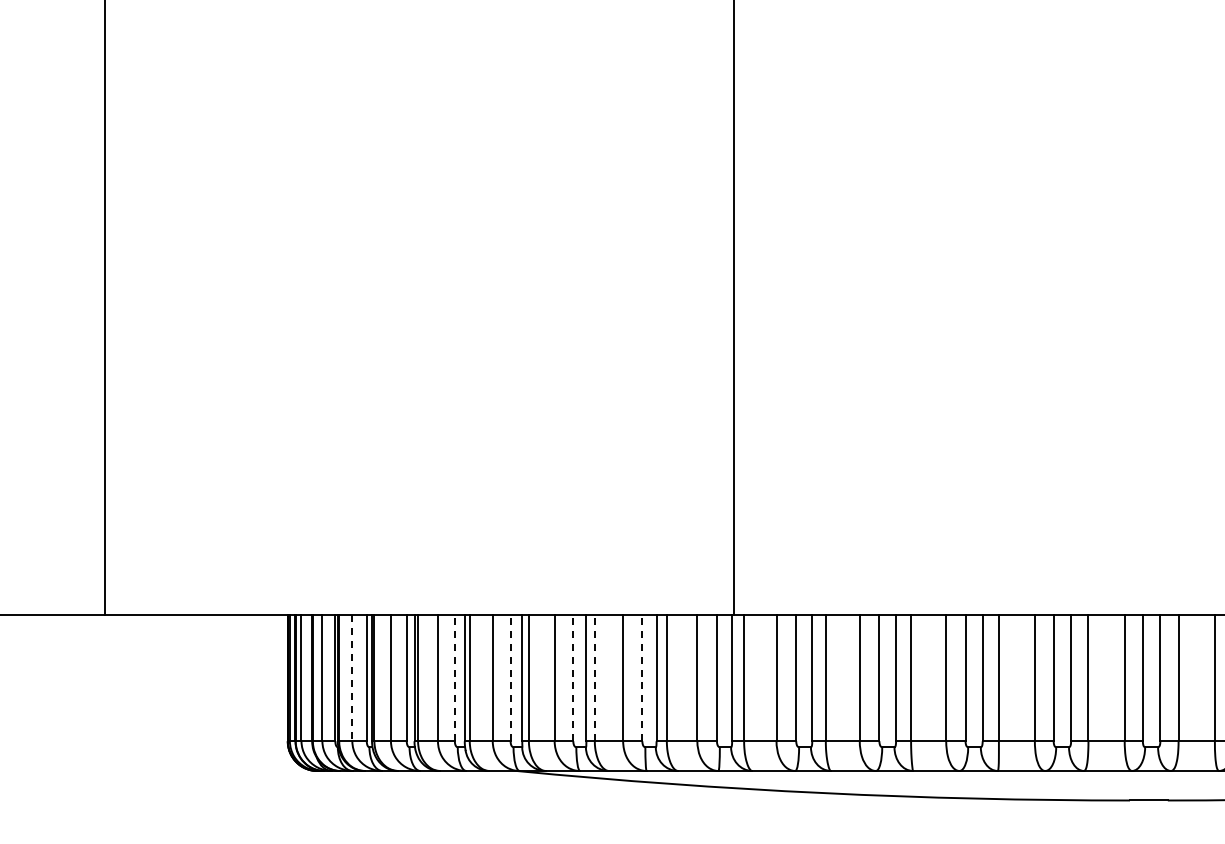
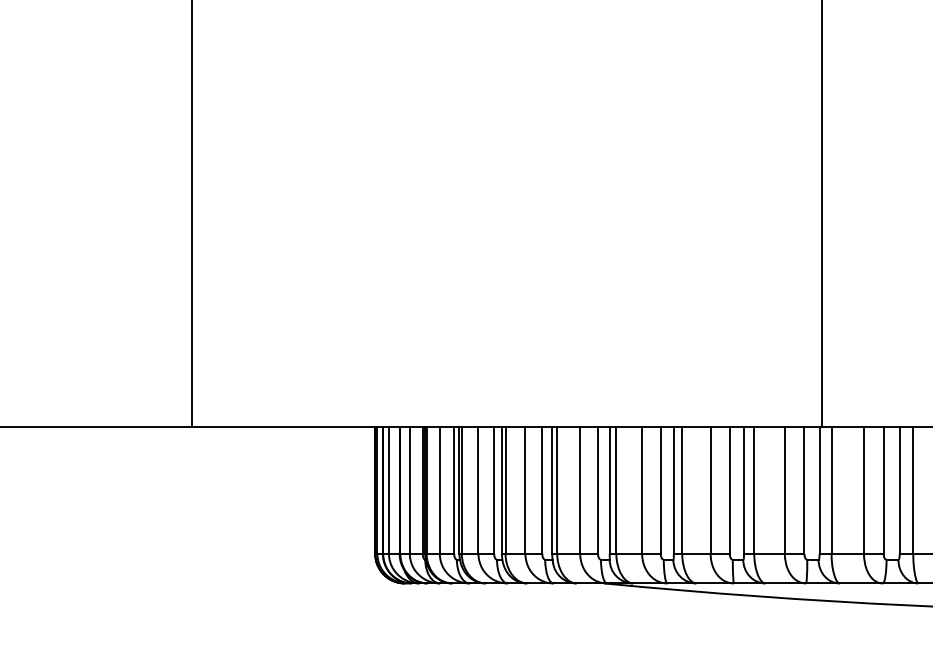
line: (454, 677) -> (541, 489), dashed -> solid
line: (510, 677) -> (597, 489), dashed -> solid
line: (573, 677) -> (660, 489), dashed -> solid
line: (594, 677) -> (681, 489), dashed -> solid
line: (642, 677) -> (729, 489), dashed -> solid
line: (352, 678) -> (439, 490), dashed -> solid

